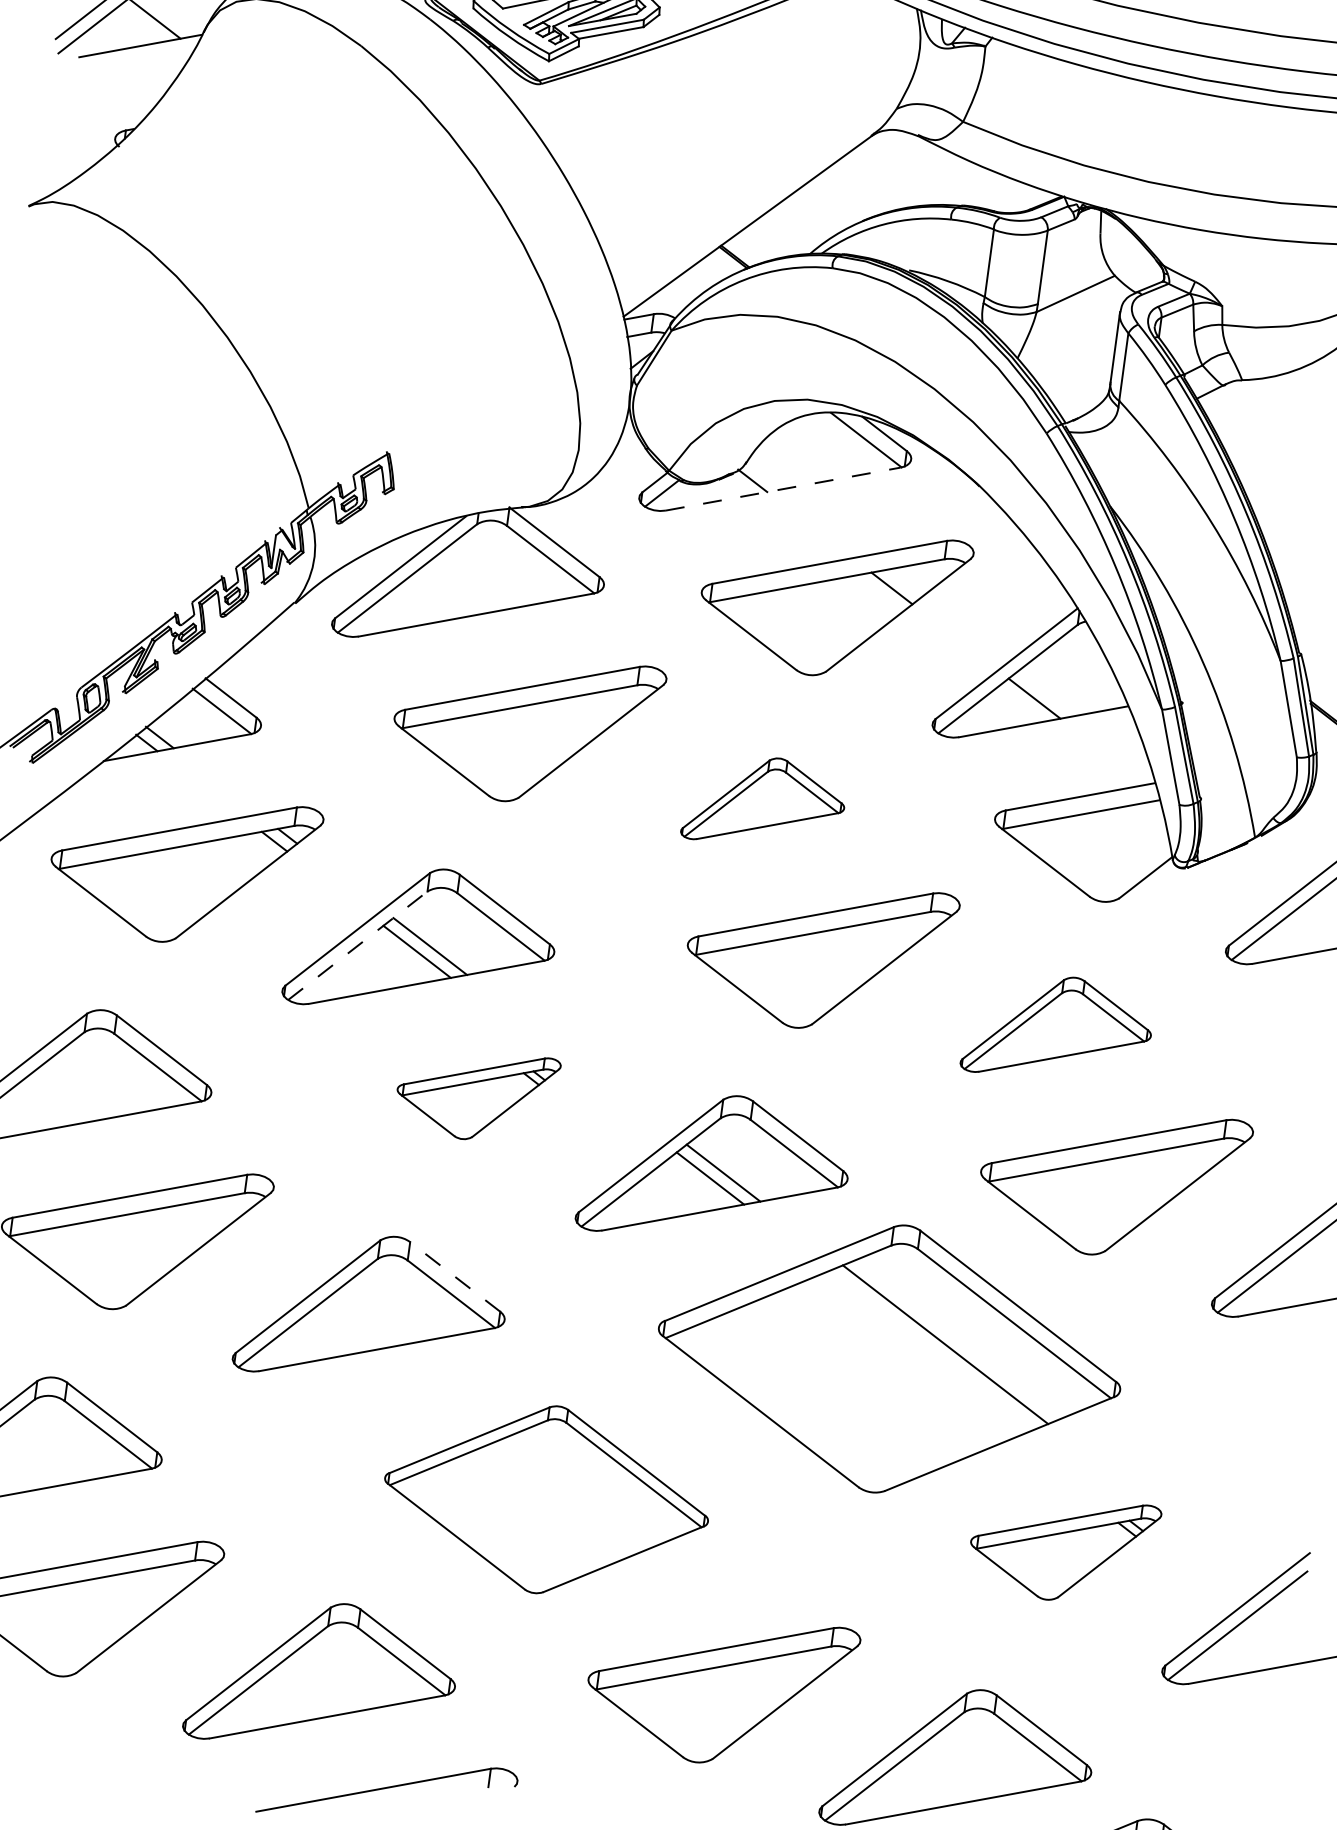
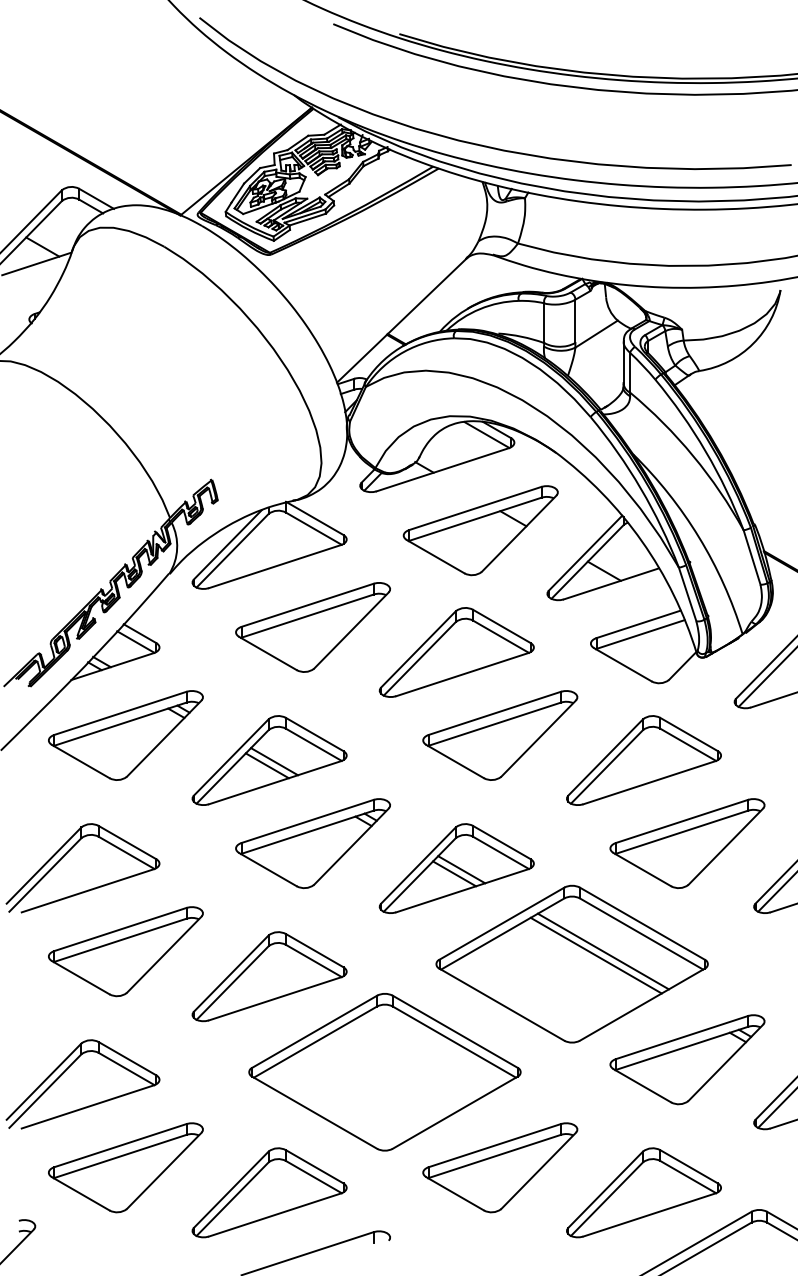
line: (782, 488) -> (442, 469), dashed -> solid
part: (764, 802) -> (456, 652), size x1.67
line: (357, 945) -> (232, 766), dashed -> solid
part: (1057, 1029) -> (643, 760), size x1.43
part: (476, 1094) -> (312, 843), size x1.67
line: (454, 1276) -> (314, 950), dashed -> solid
line: (931, 1349) -> (595, 955), added
part: (545, 1499) -> (384, 1072), size x1.43
part: (1063, 1547) -> (687, 1059), size x1.43

